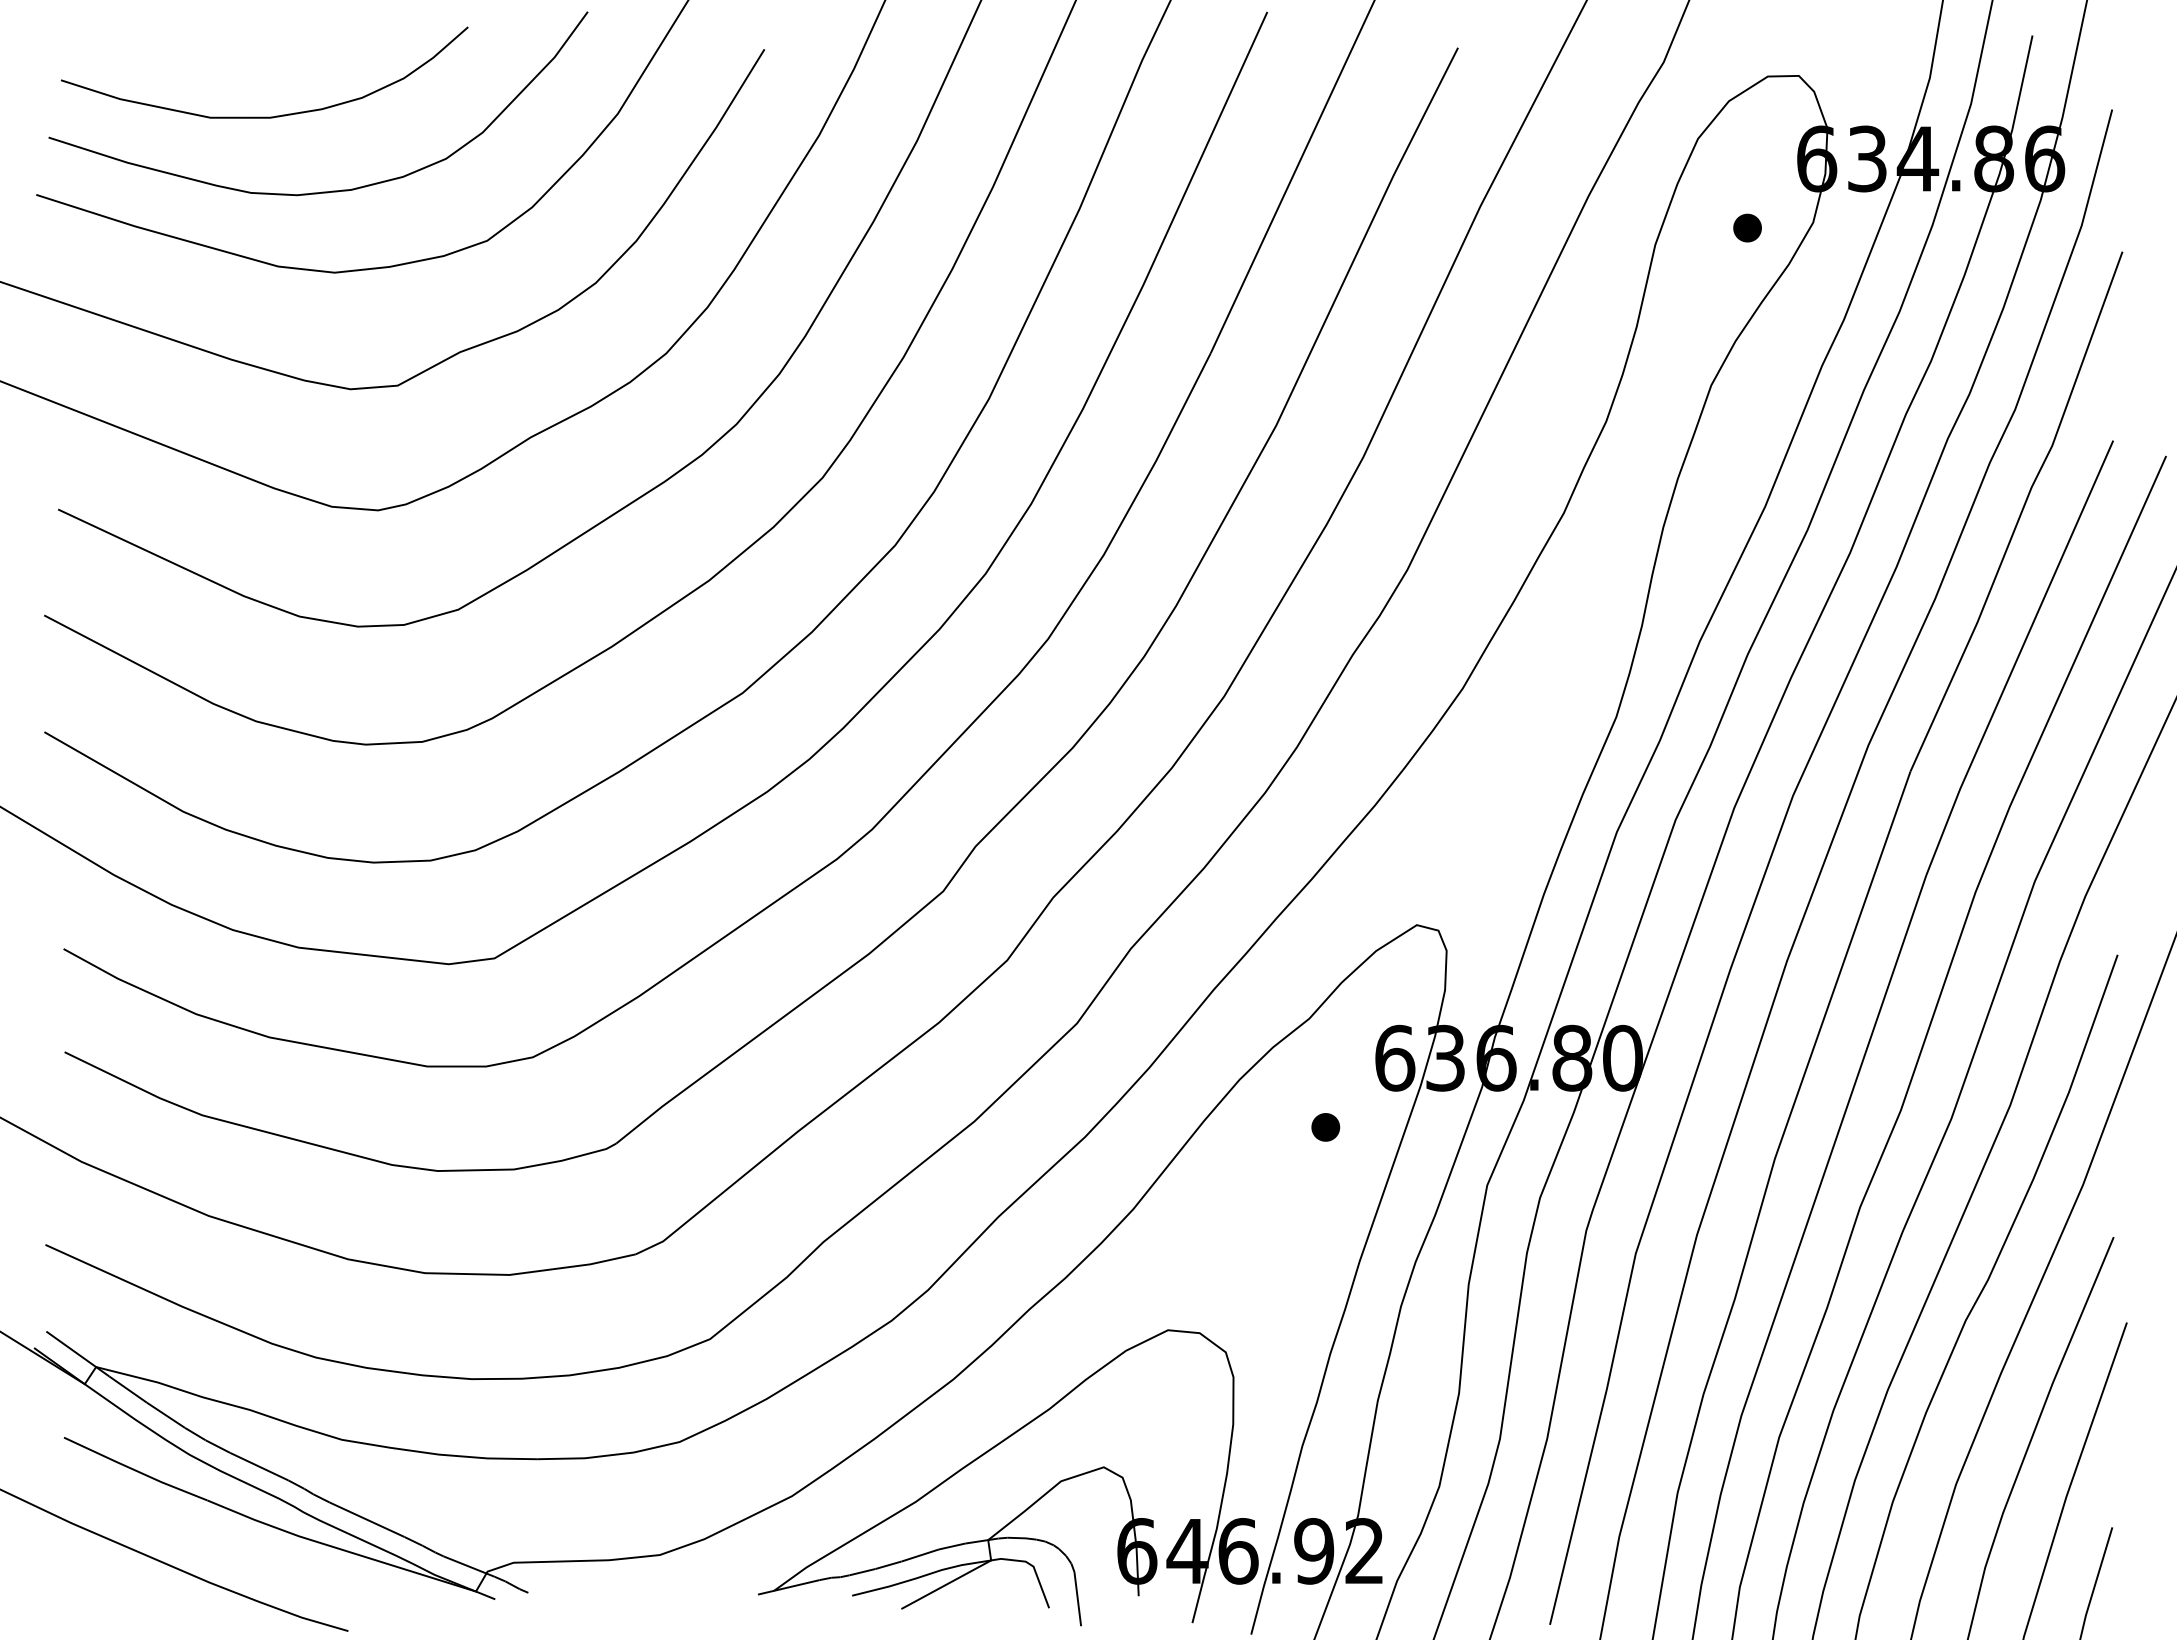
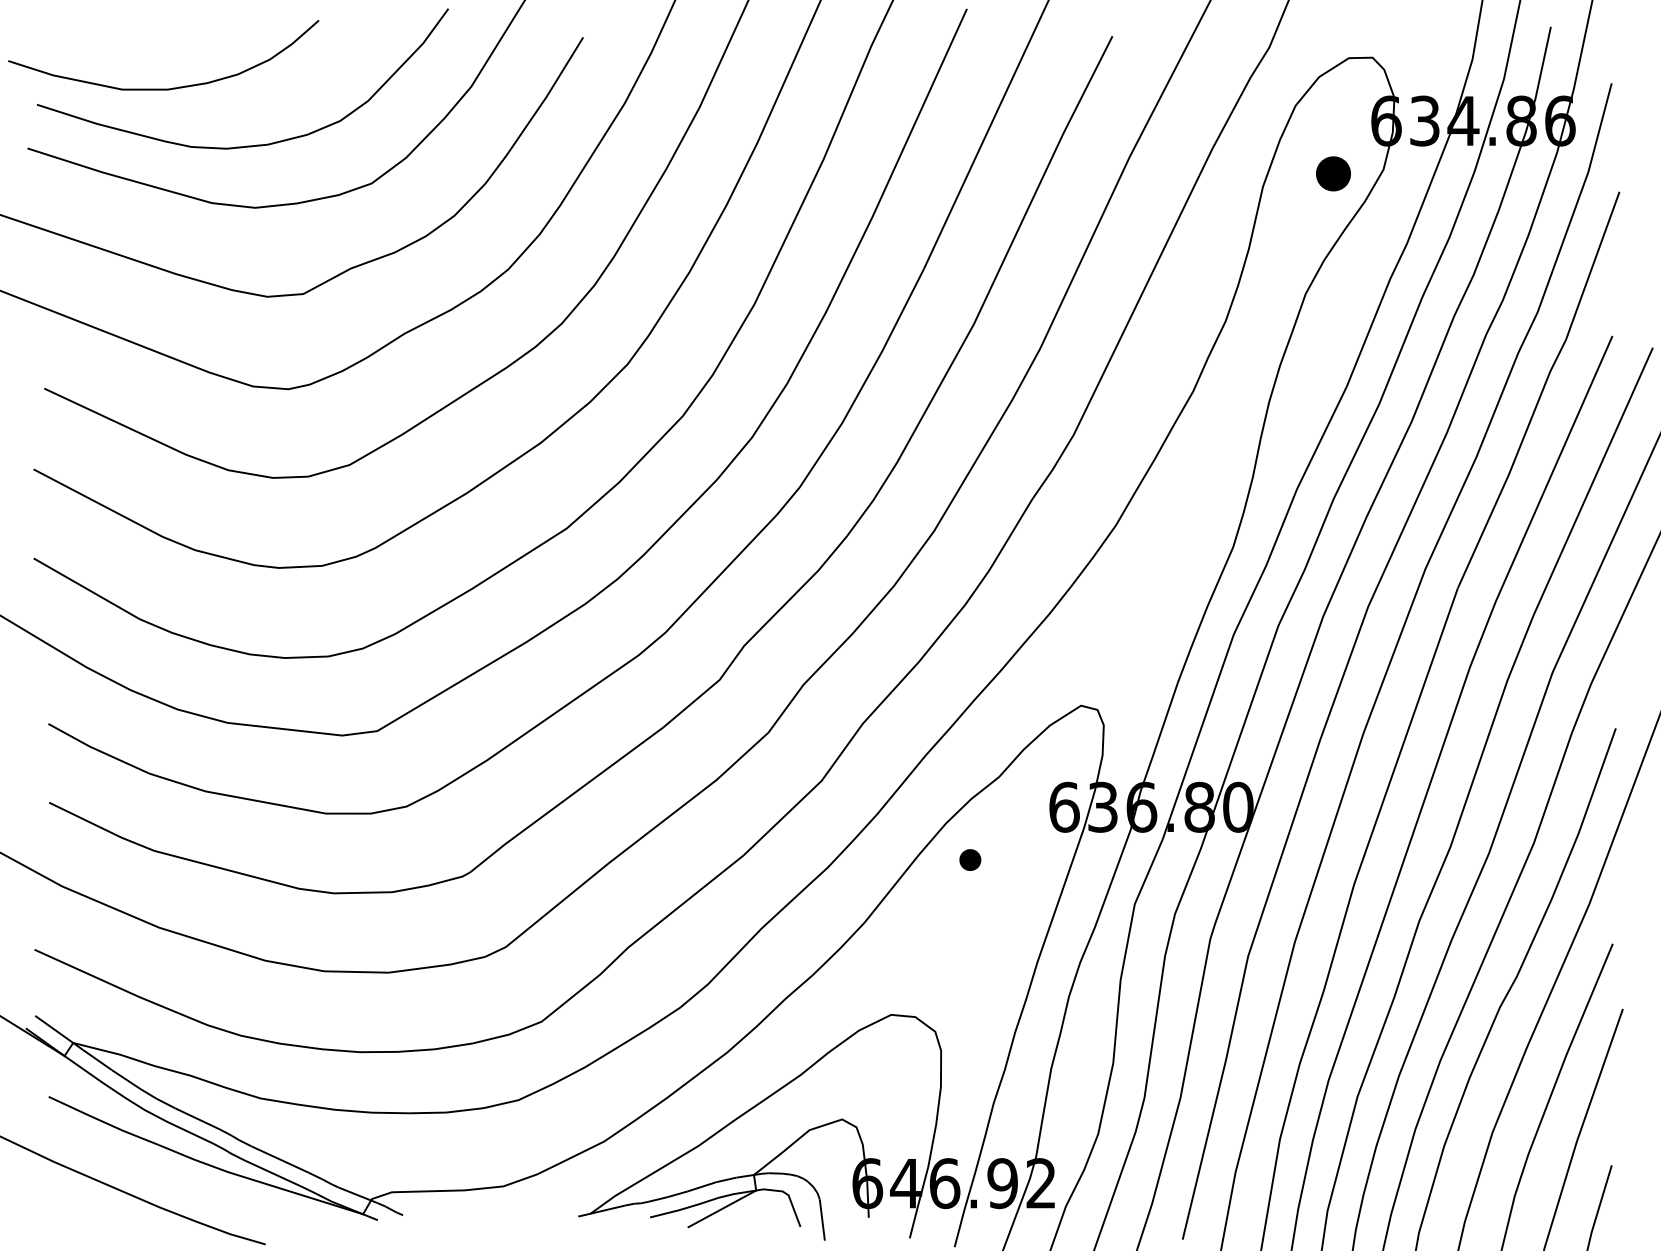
curve: (264, 116) -> (163, 88), moved
part: (1747, 227) -> (1333, 173), size x1.6
part: (1325, 1127) -> (970, 860), moved

